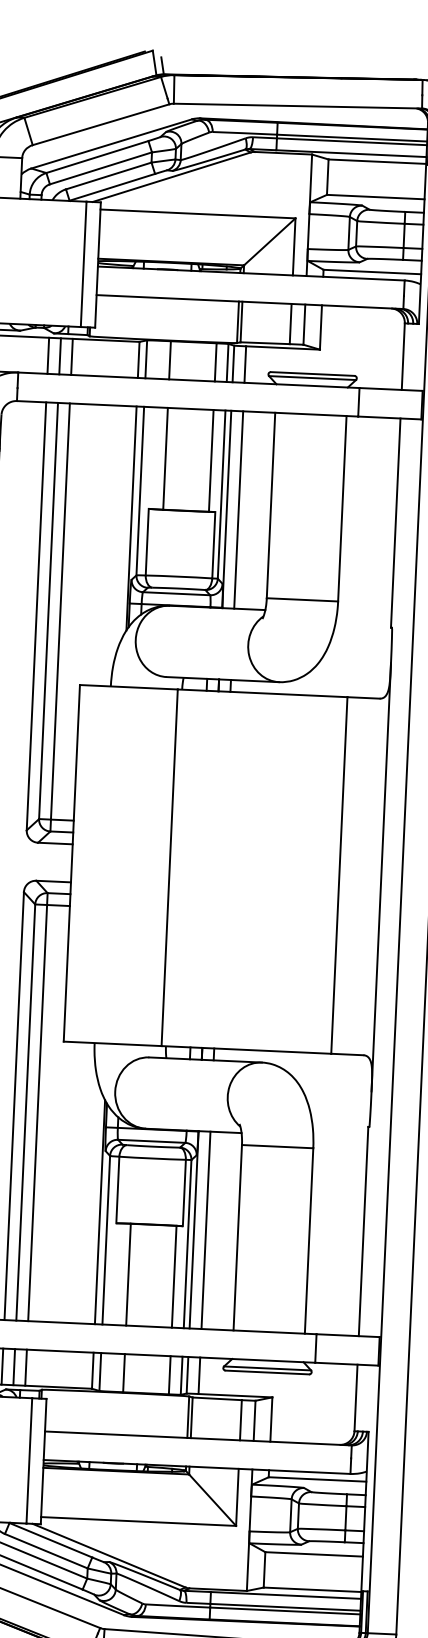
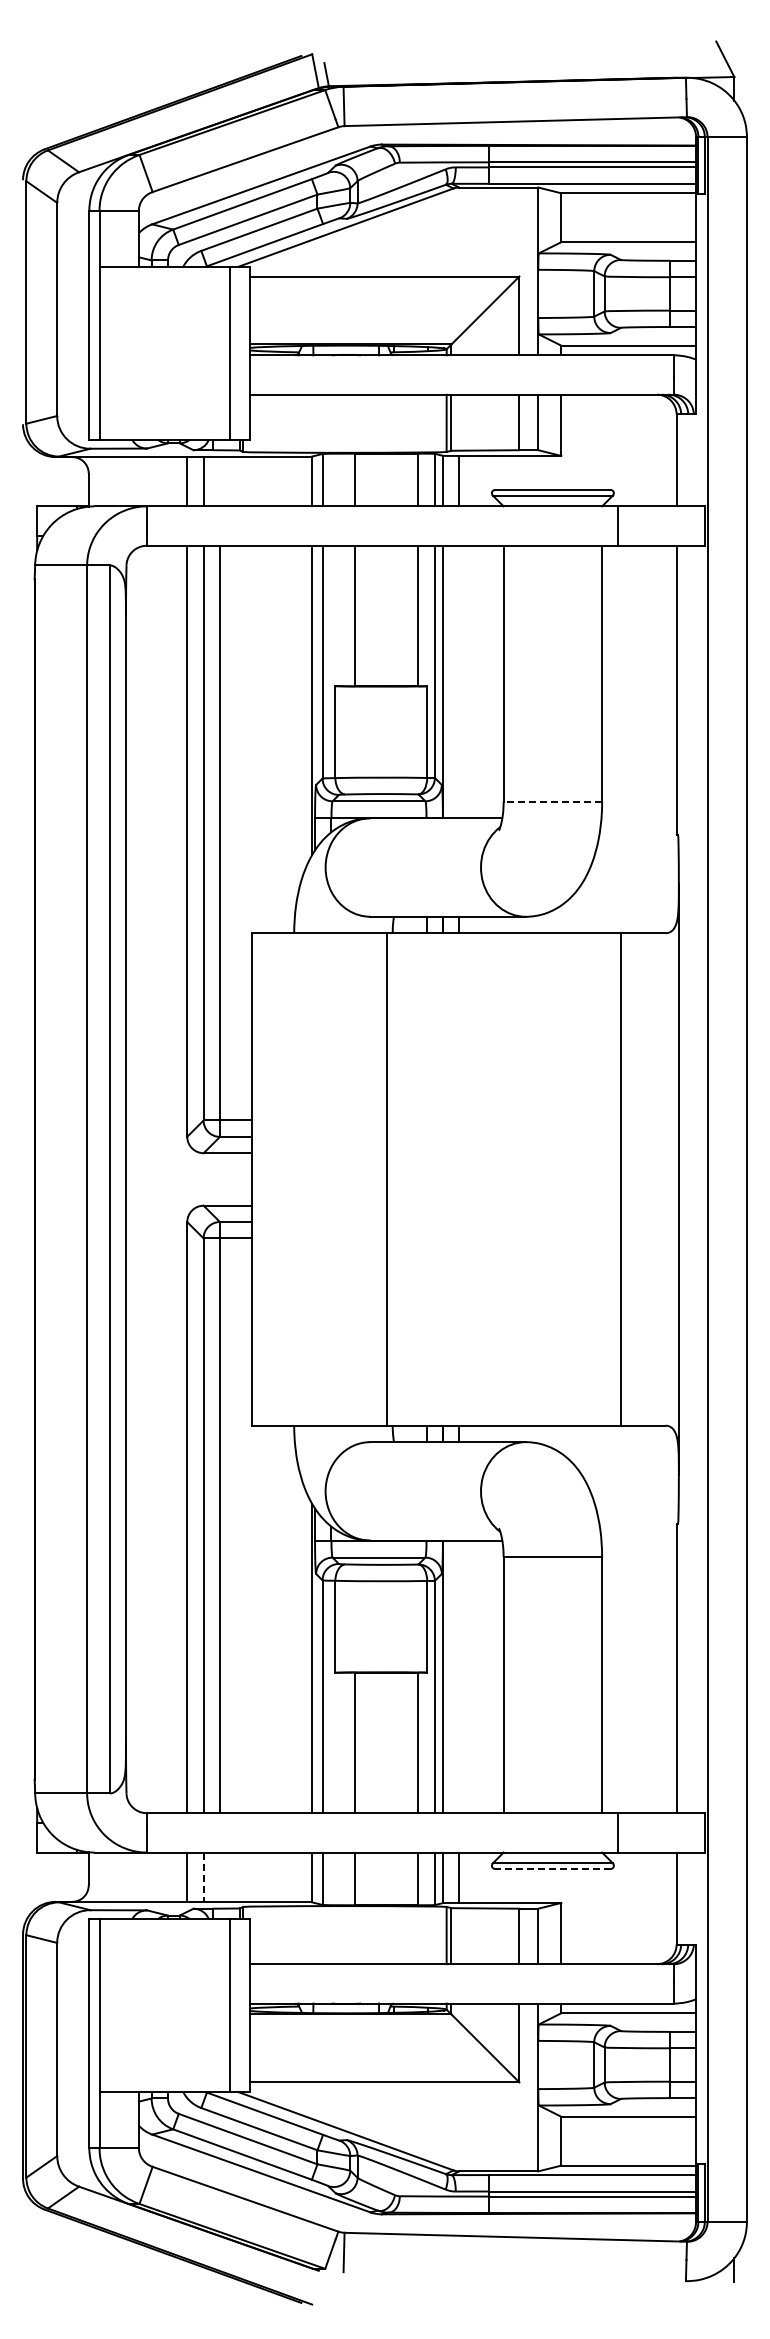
line: (72, 356) -> (220, 481), removed
line: (238, 509) -> (459, 681), removed
line: (302, 599) -> (552, 801), solid -> dashed
line: (206, 1230) -> (459, 1676), removed
line: (14, 1367) -> (203, 1877), solid -> dashed
line: (26, 1367) -> (220, 1877), removed
line: (267, 1372) -> (552, 1868), solid -> dashed

